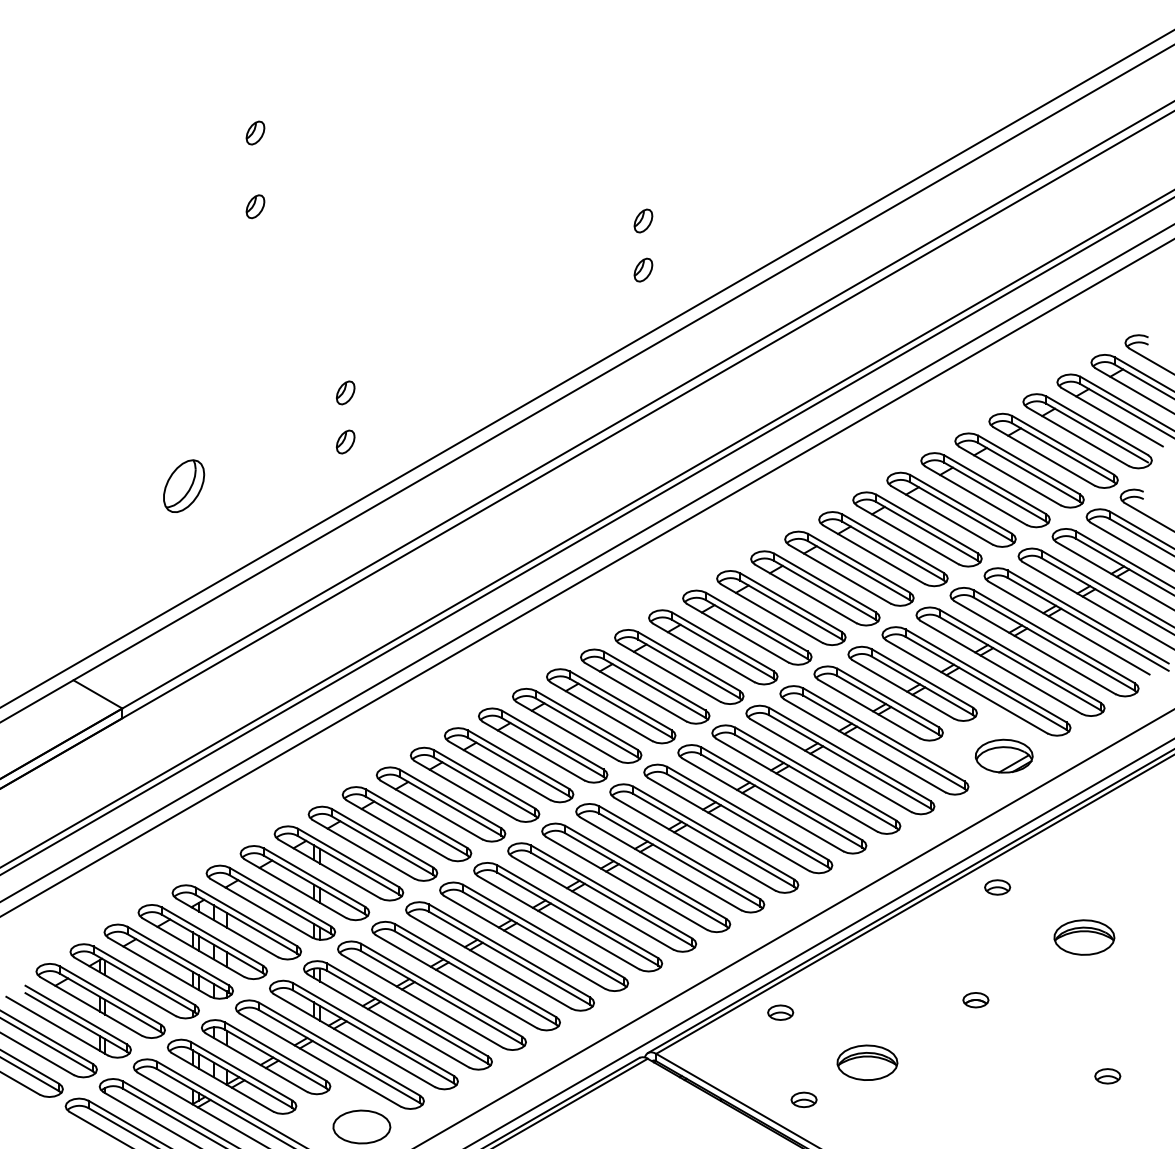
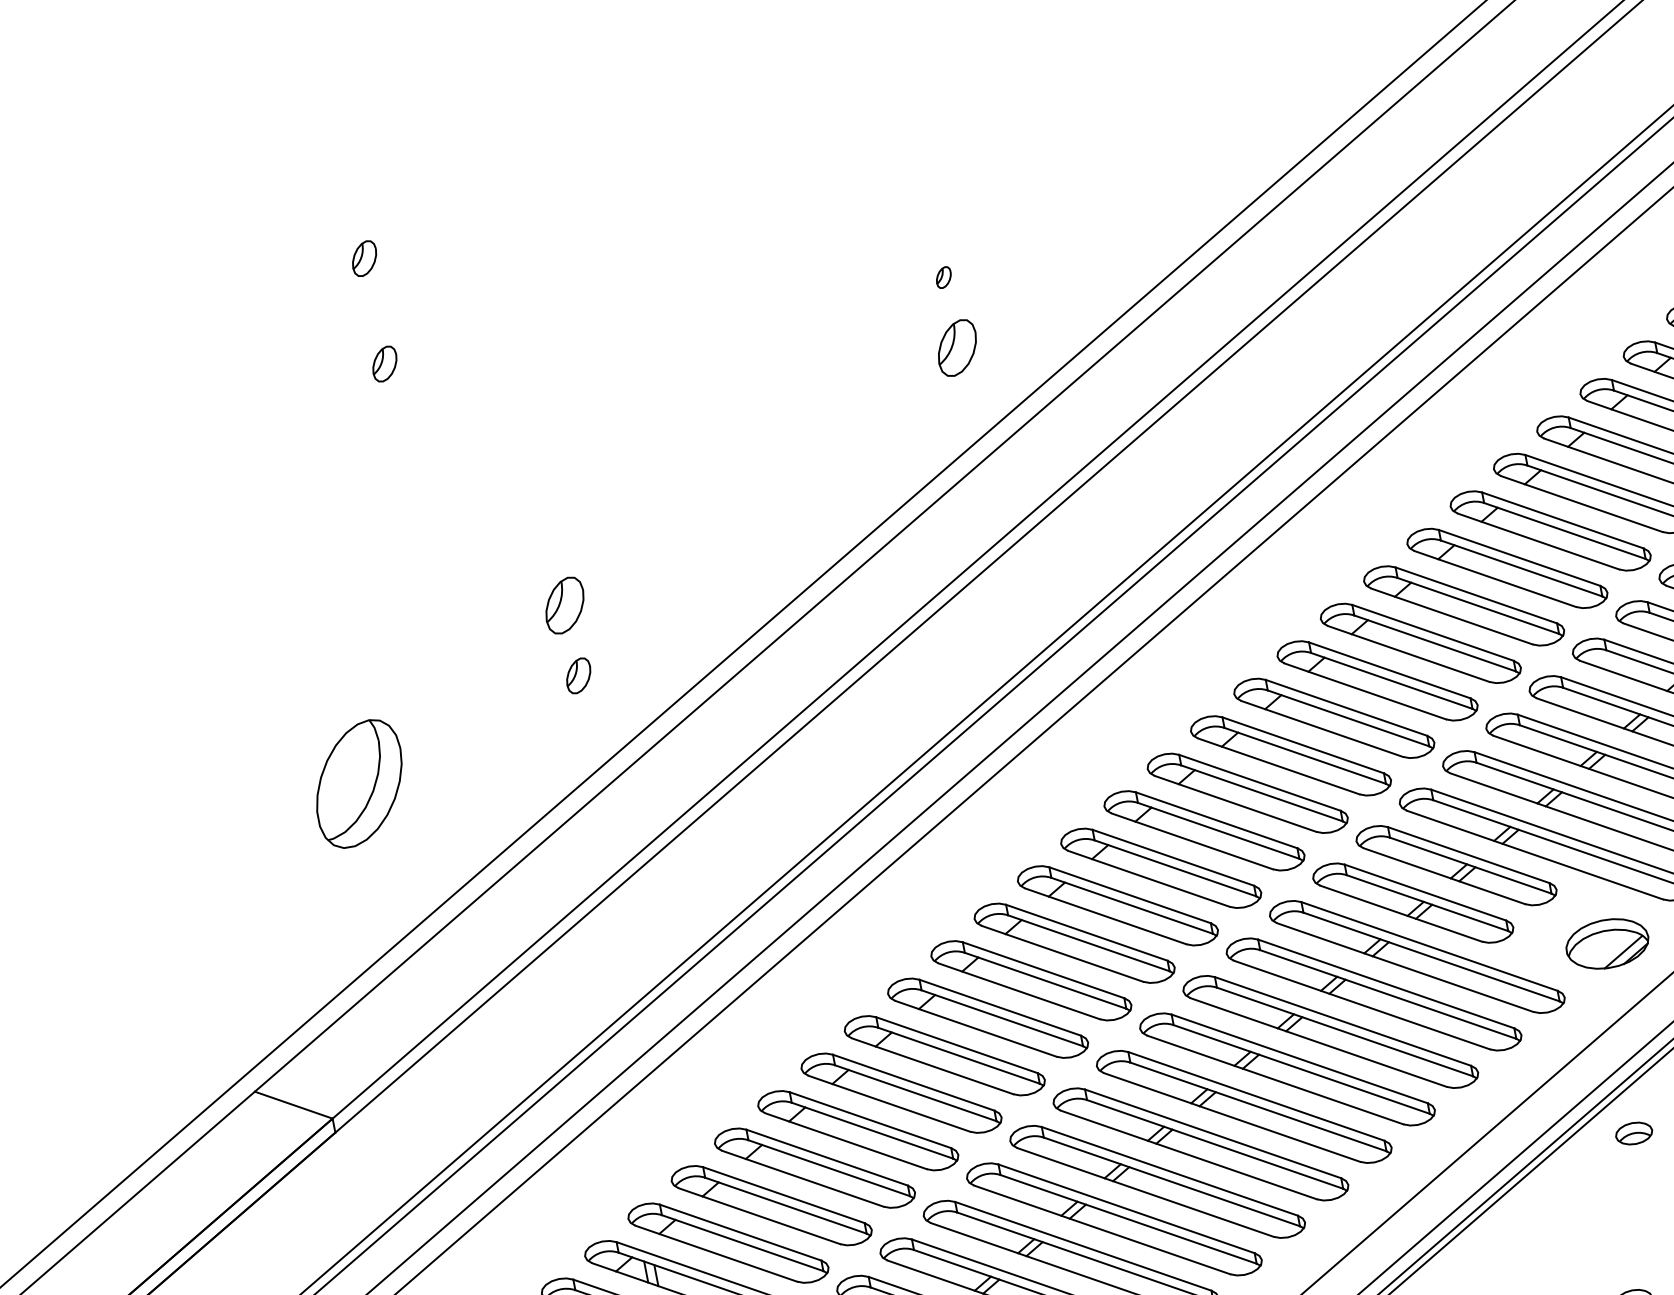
part: (643, 220) -> (943, 276), size x0.6
part: (643, 269) -> (957, 346), size x1.6
part: (345, 392) -> (564, 605), size x1.6
part: (184, 485) -> (360, 782), size x1.6

